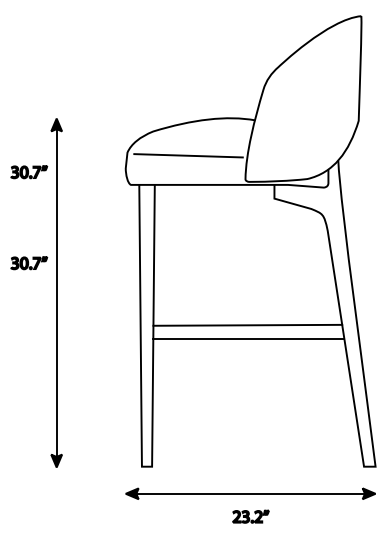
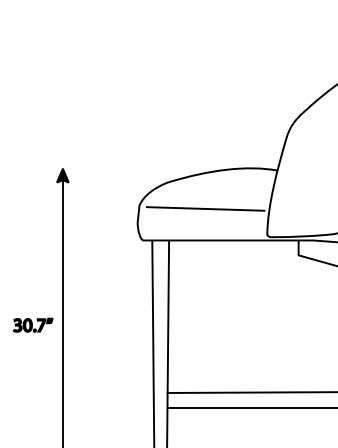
part: (29, 172) -> (33, 227), removed

